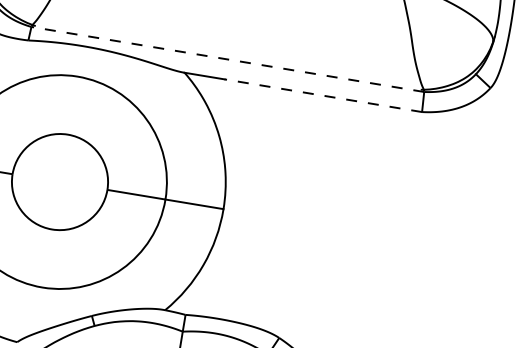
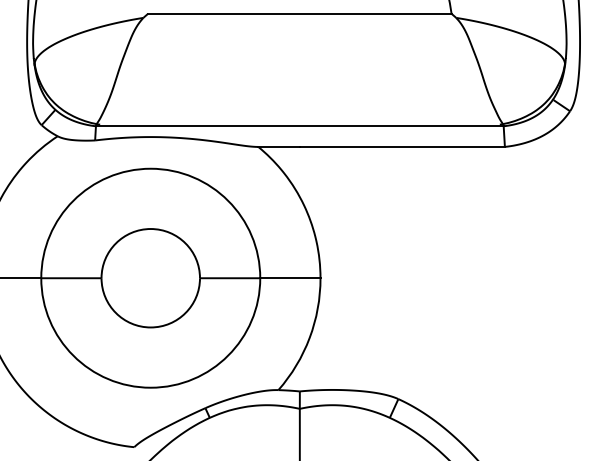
line: (227, 59) -> (299, 126), dashed -> solid
line: (323, 95) -> (402, 146), dashed -> solid

